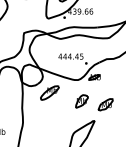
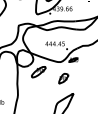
part: (104, 105) -> (81, 81), removed

